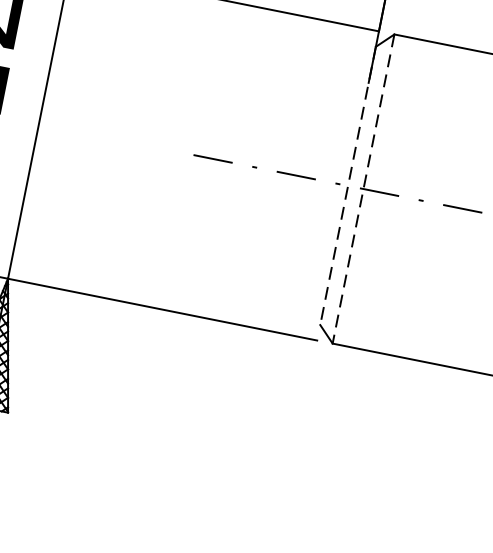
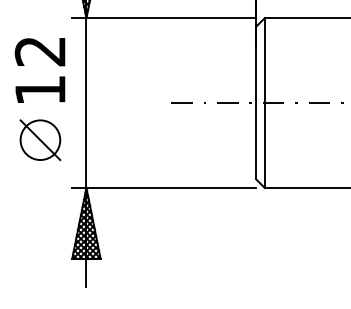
line: (348, 186) -> (256, 103), dashed -> solid
line: (362, 189) -> (264, 103), dashed -> solid

